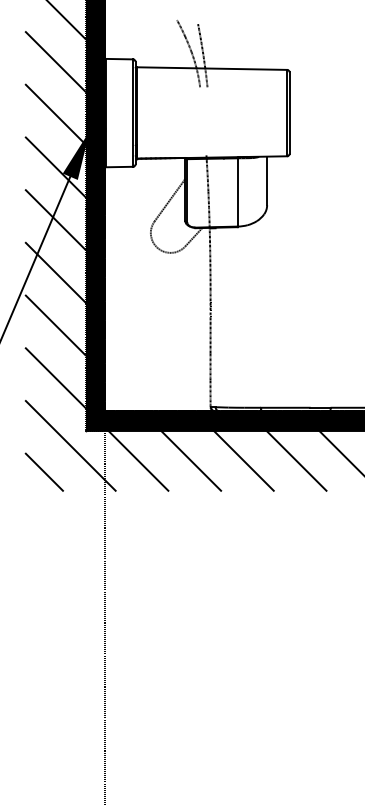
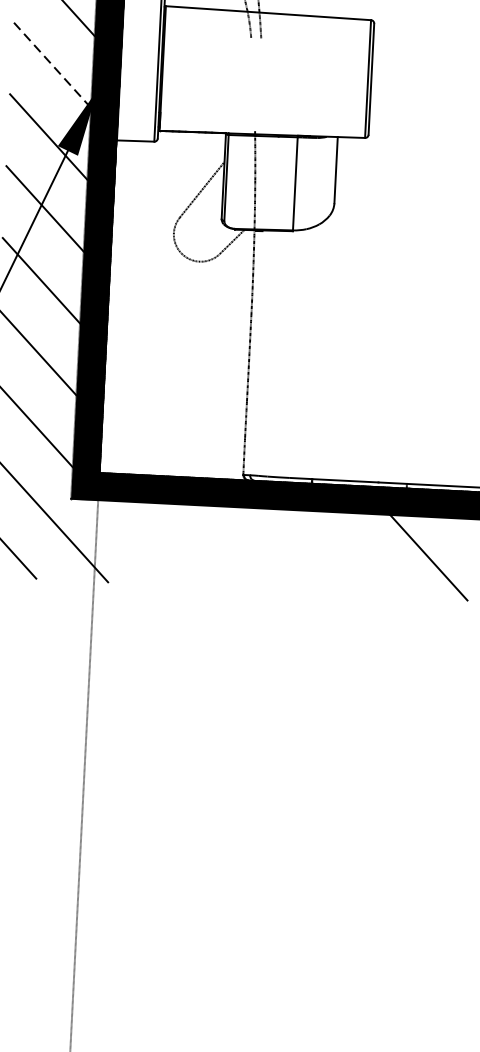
line: (55, 114) -> (52, 64), solid -> dashed
line: (138, 460) -> (141, 542), removed
line: (191, 460) -> (213, 546), removed
line: (243, 460) -> (284, 549), removed
line: (296, 460) -> (356, 553), removed

